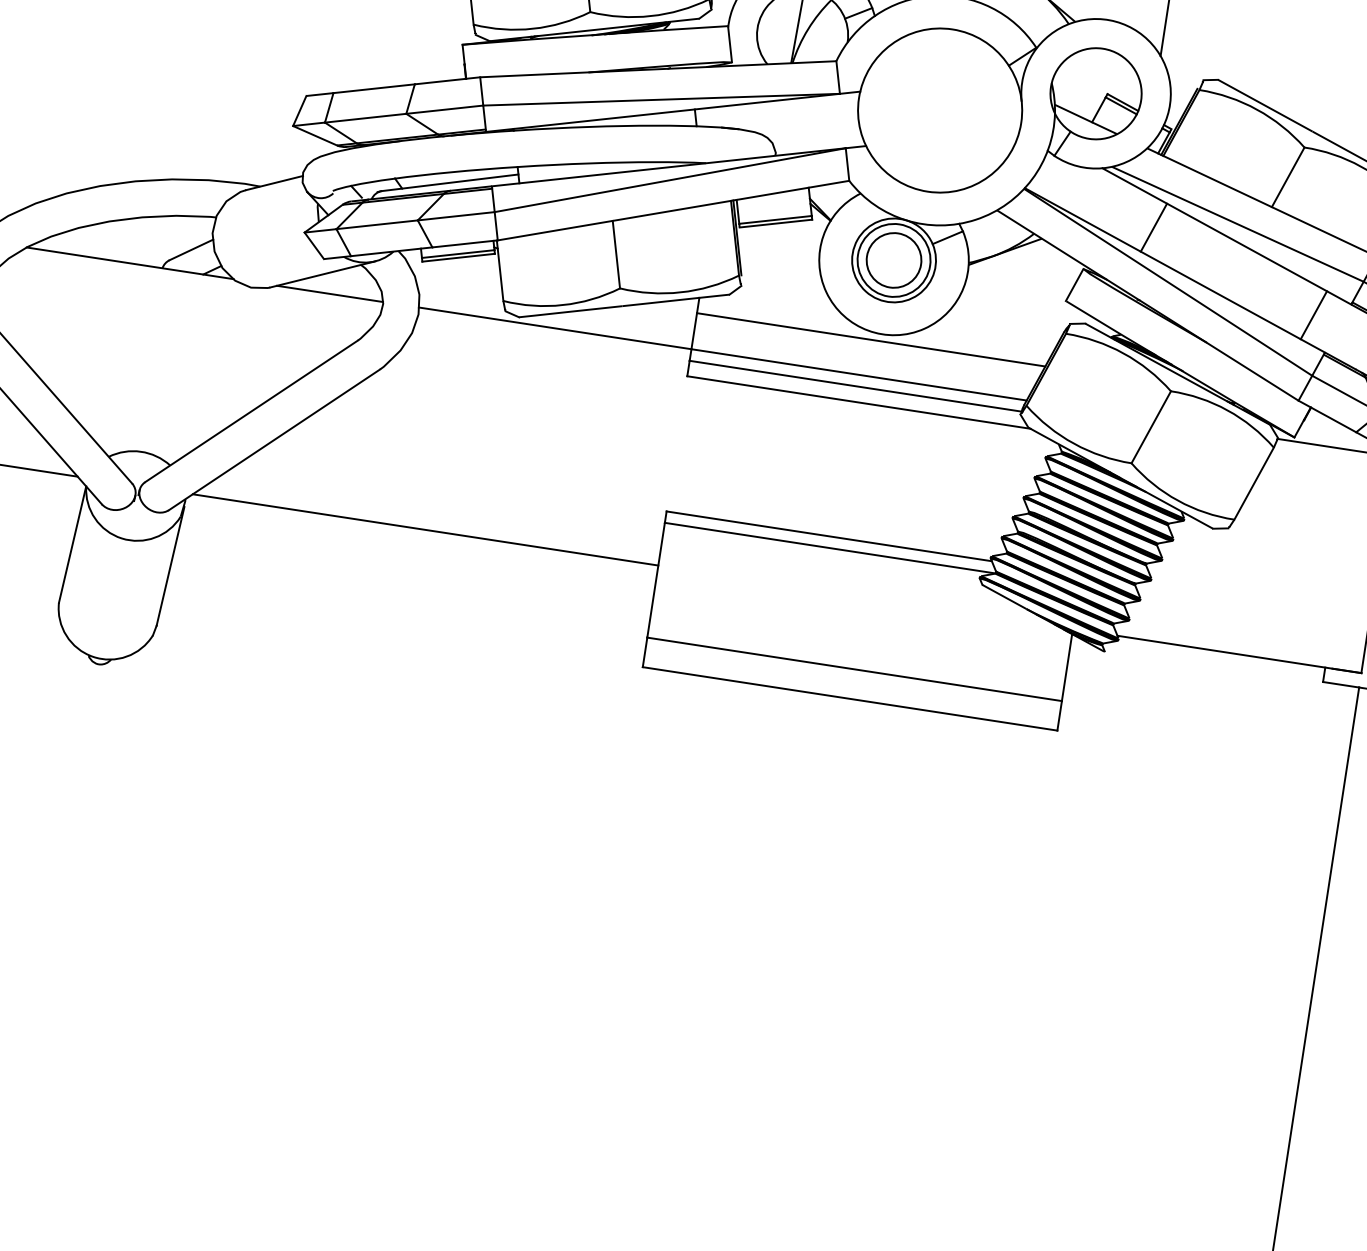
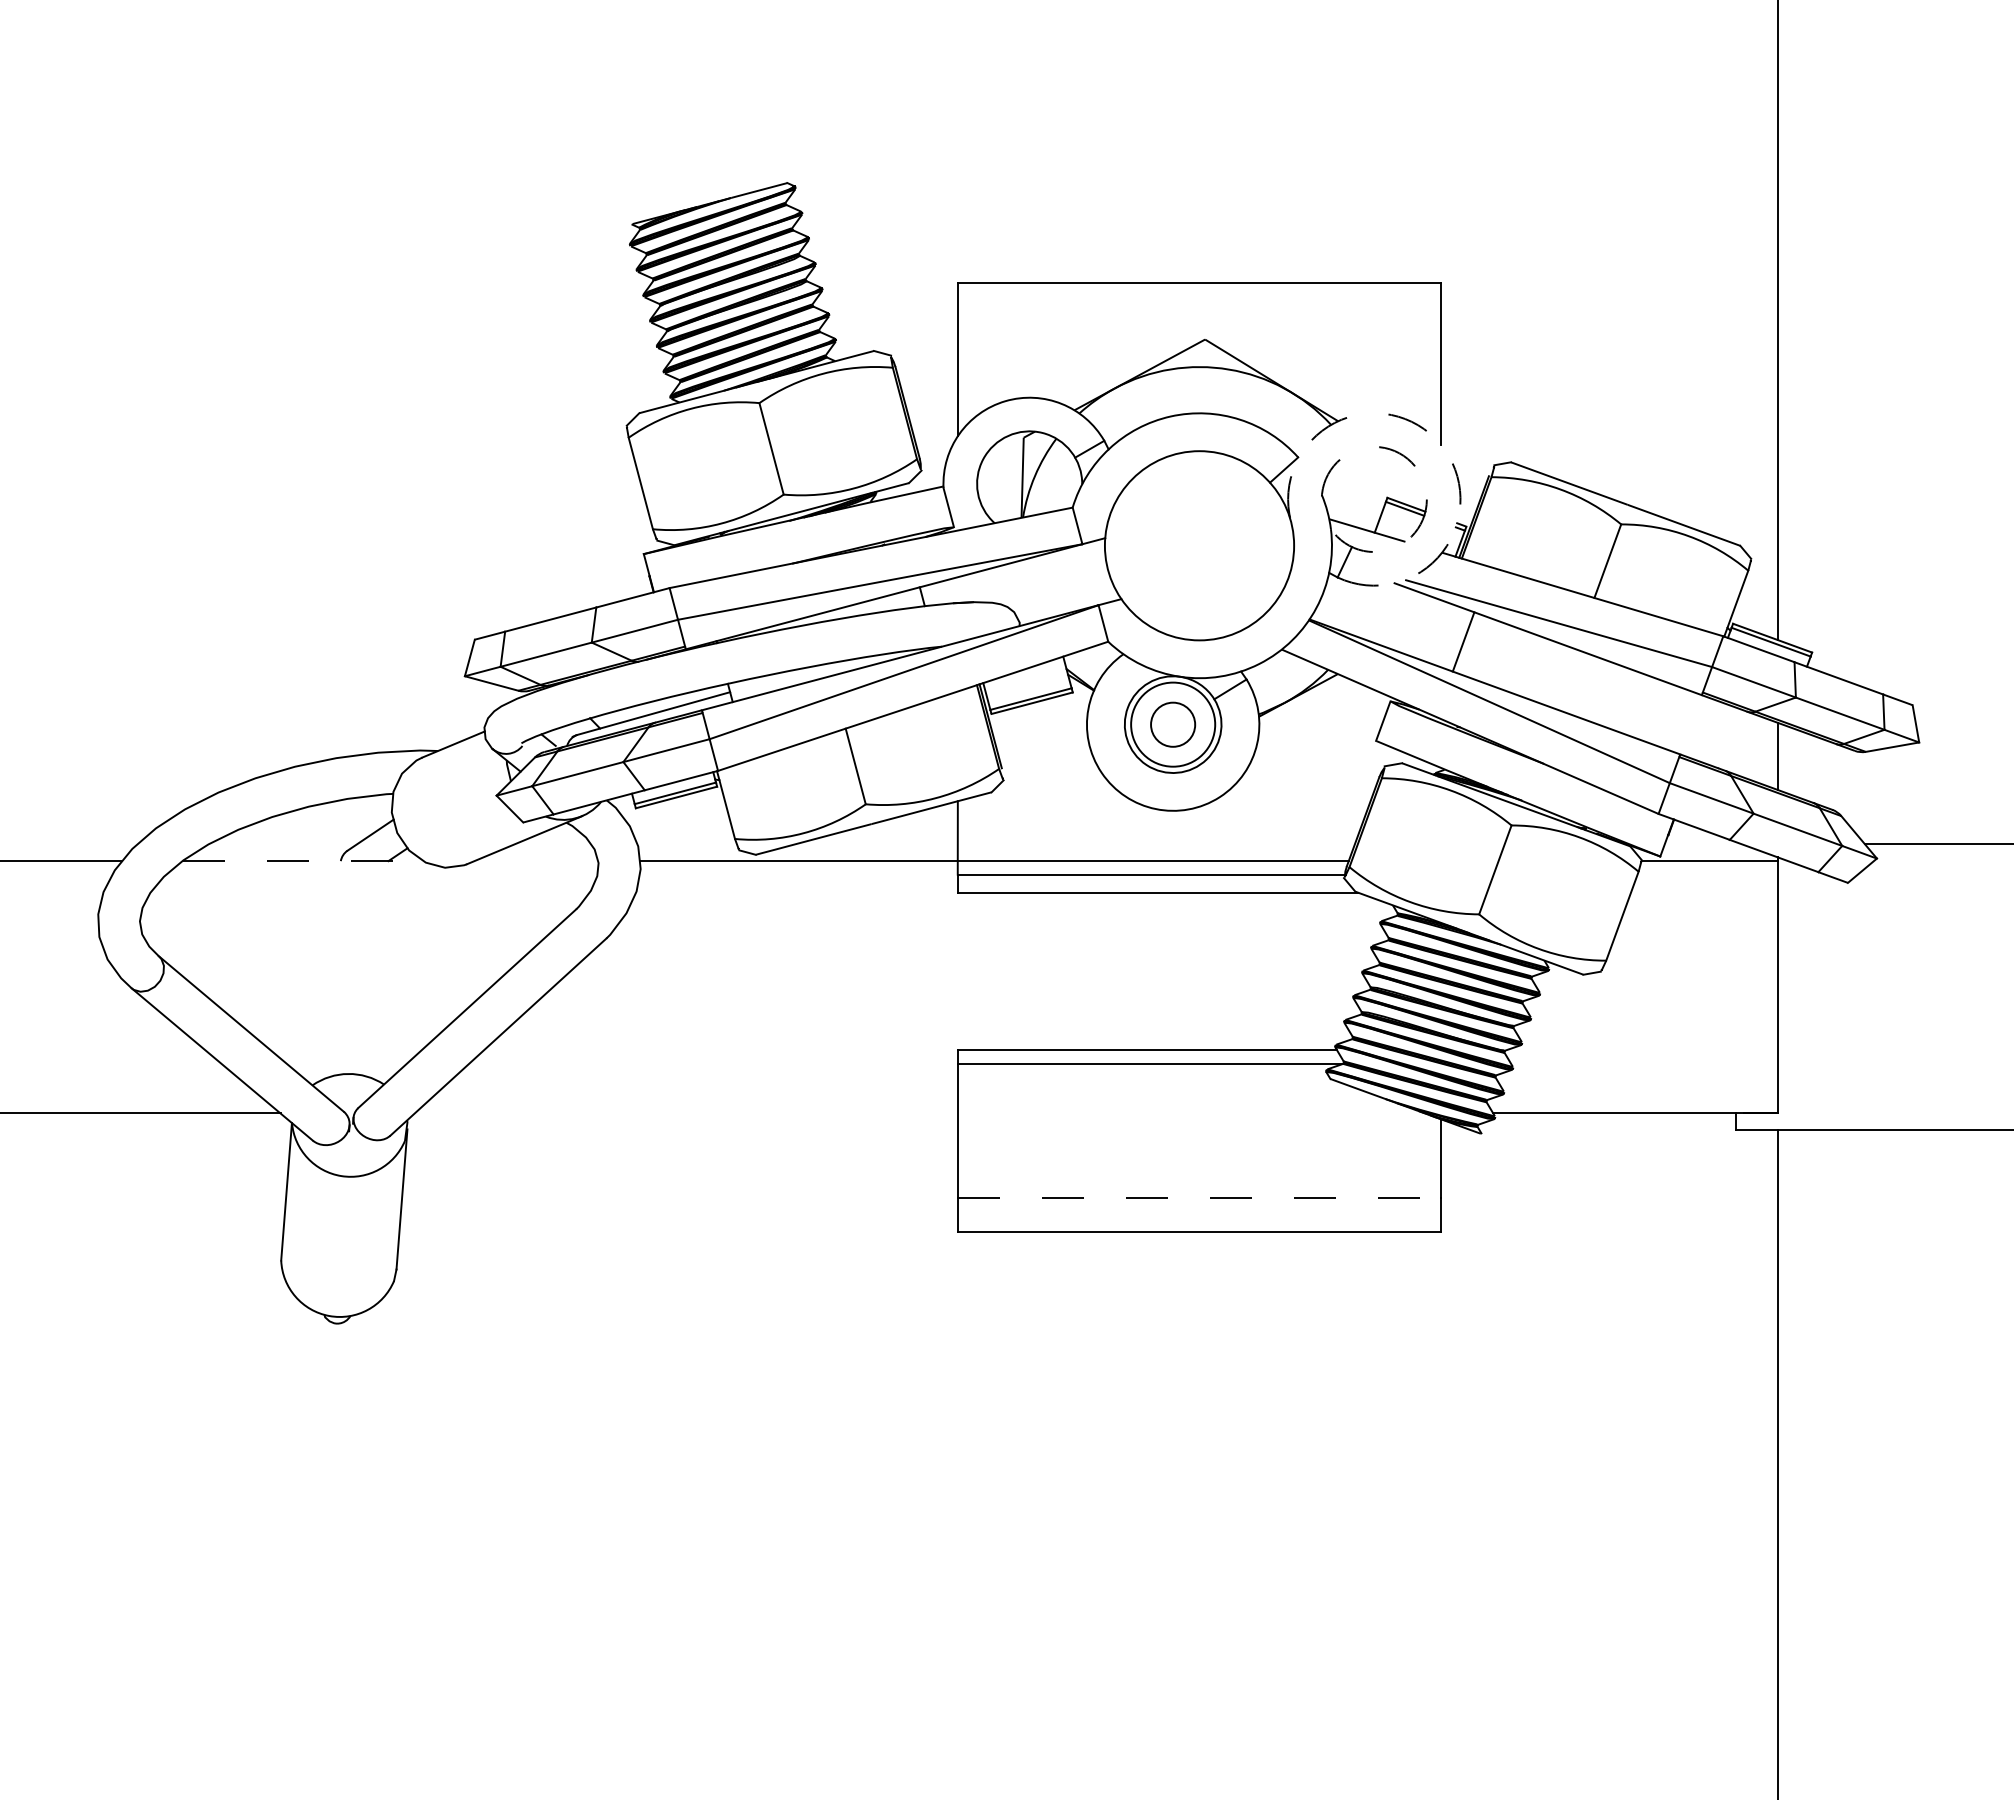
arc: (1160, 55) -> (1440, 444), solid -> dashed
circle: (1095, 93) -> (1373, 499), solid -> dashed
circle: (893, 260) -> (1172, 724), size x0.7
line: (130, 263) -> (303, 861), solid -> dashed
line: (330, 294) -> (536, 861), removed
line: (1313, 314) -> (1660, 713), removed
line: (870, 340) -> (1160, 819), removed
line: (424, 529) -> (685, 1113), removed
line: (854, 669) -> (1199, 1197), solid -> dashed

